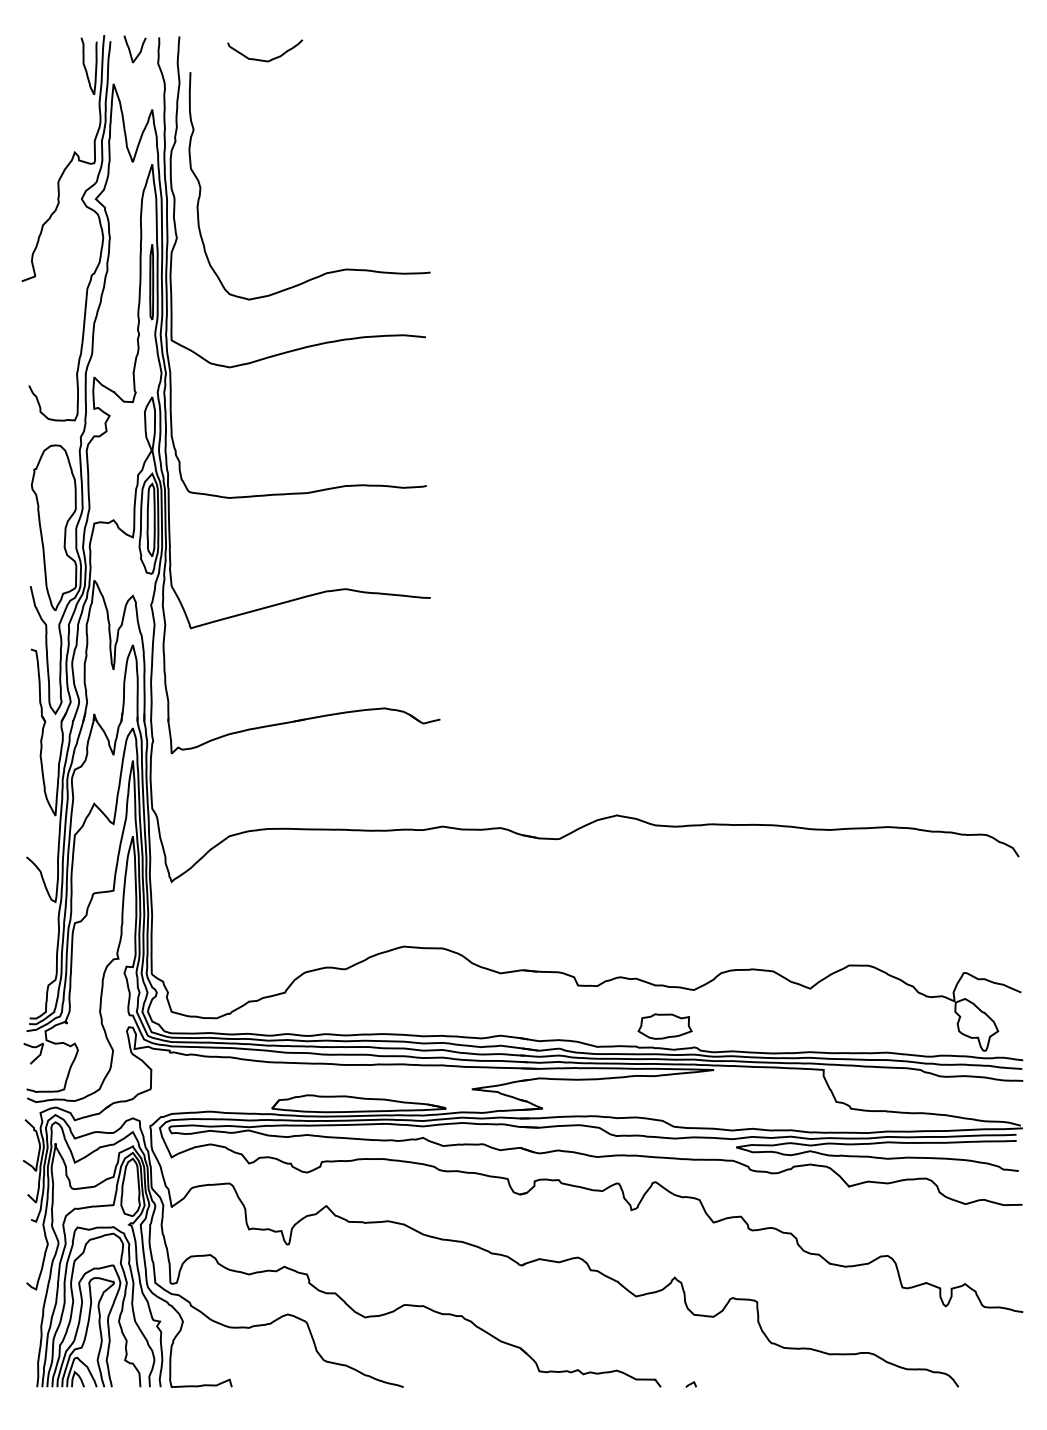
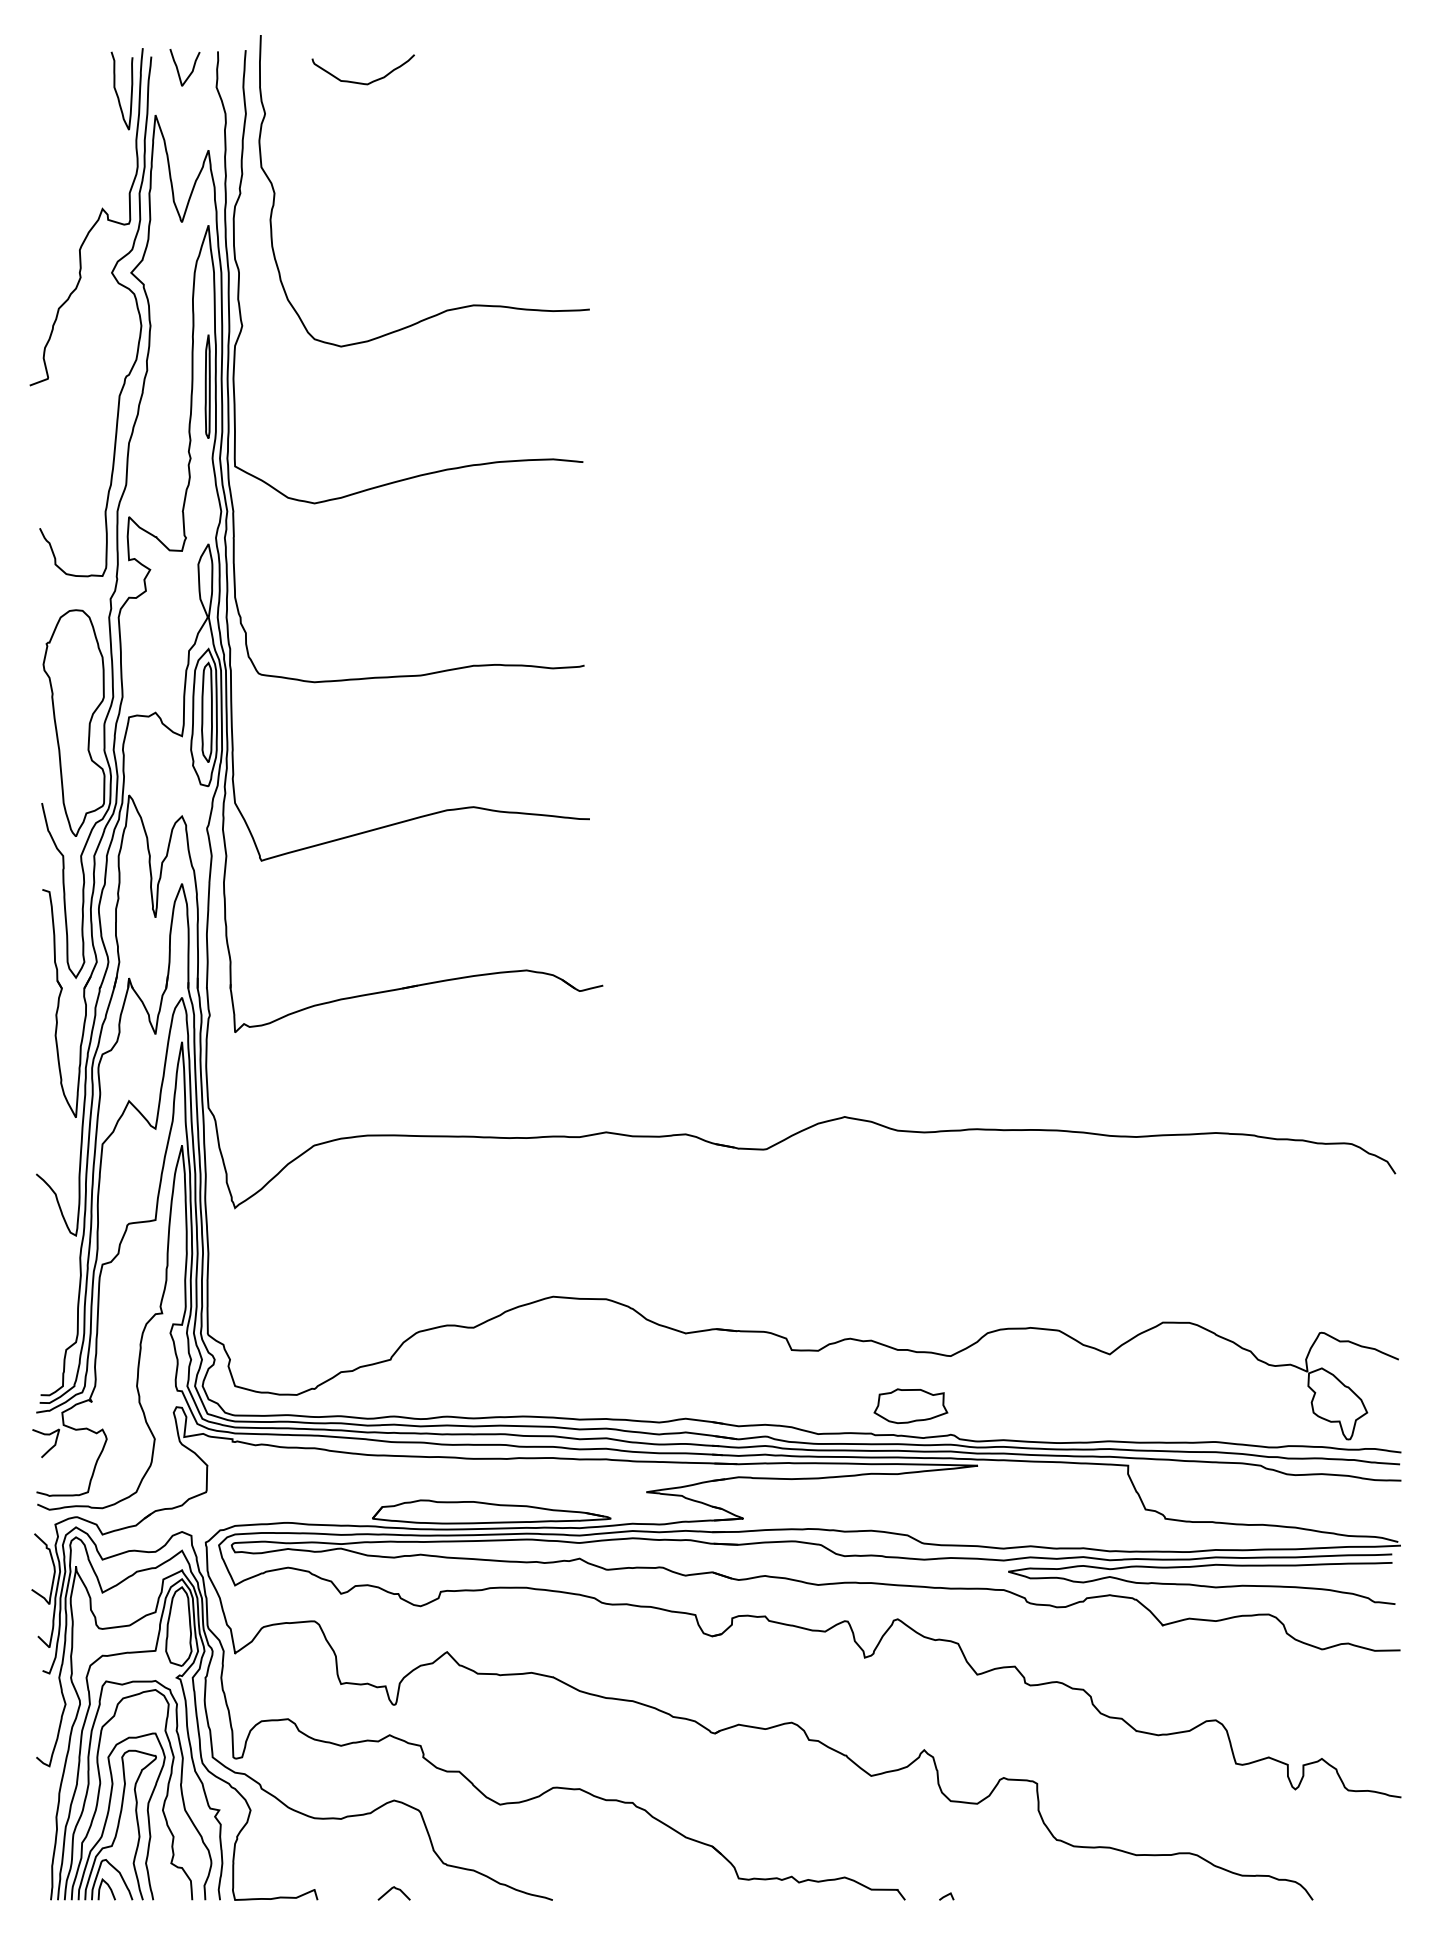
curve: (326, 272) -> (446, 309), moved
curve: (286, 1379) -> (392, 1889), added

